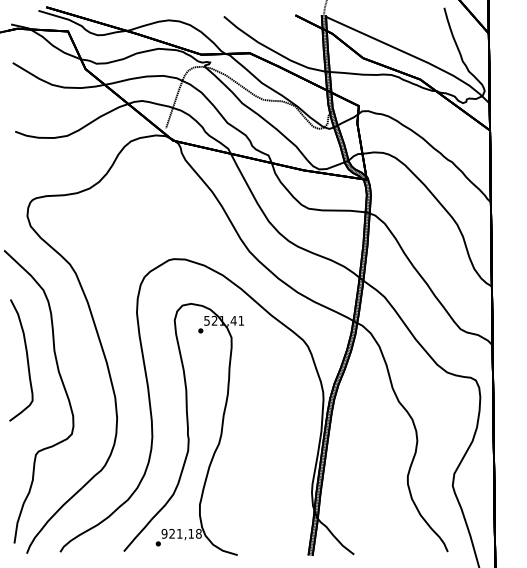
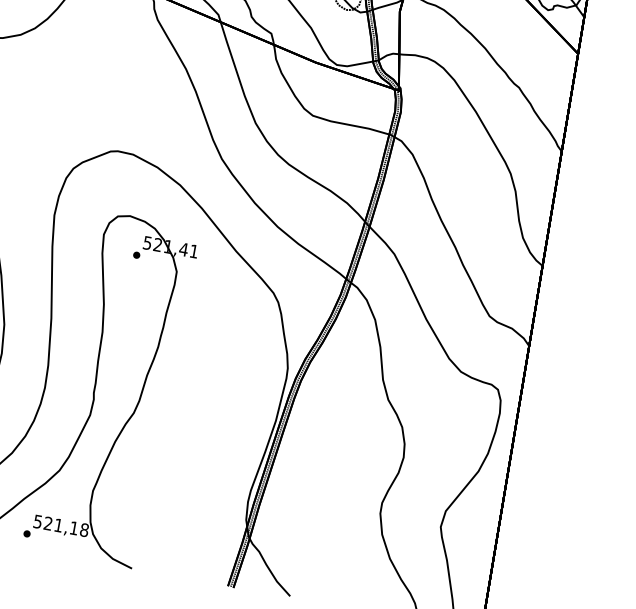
text: (164, 533) -> (37, 521), 921,18 -> 521,18

